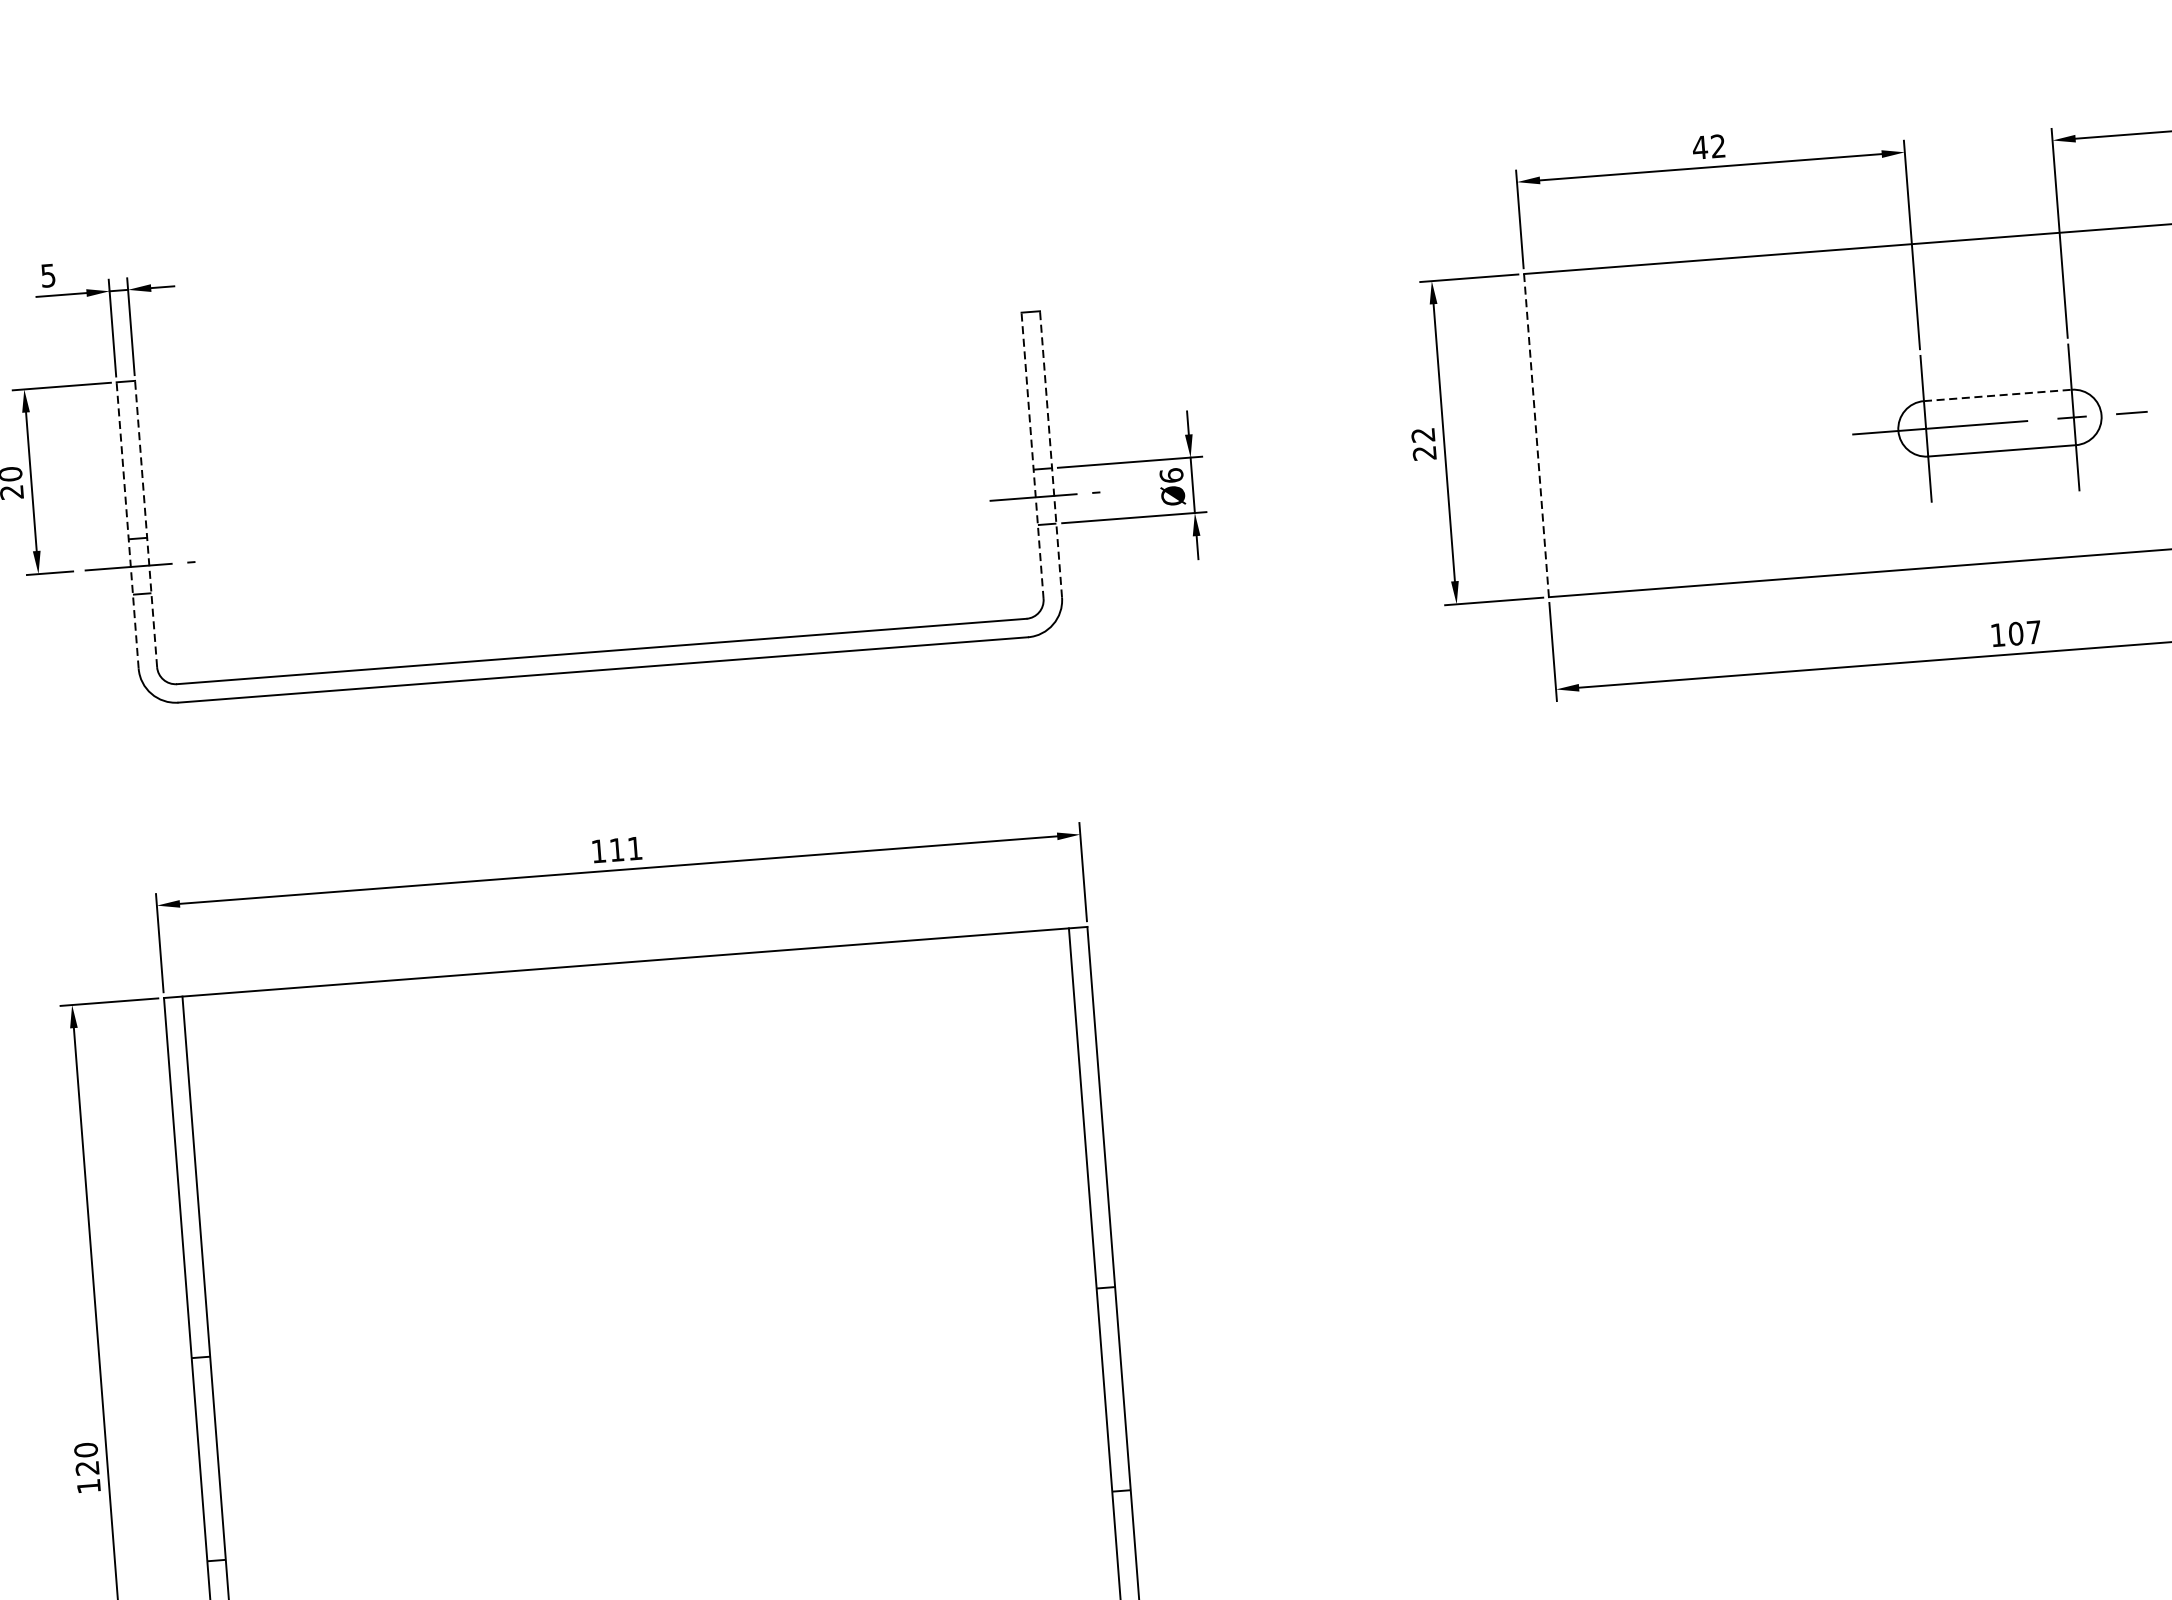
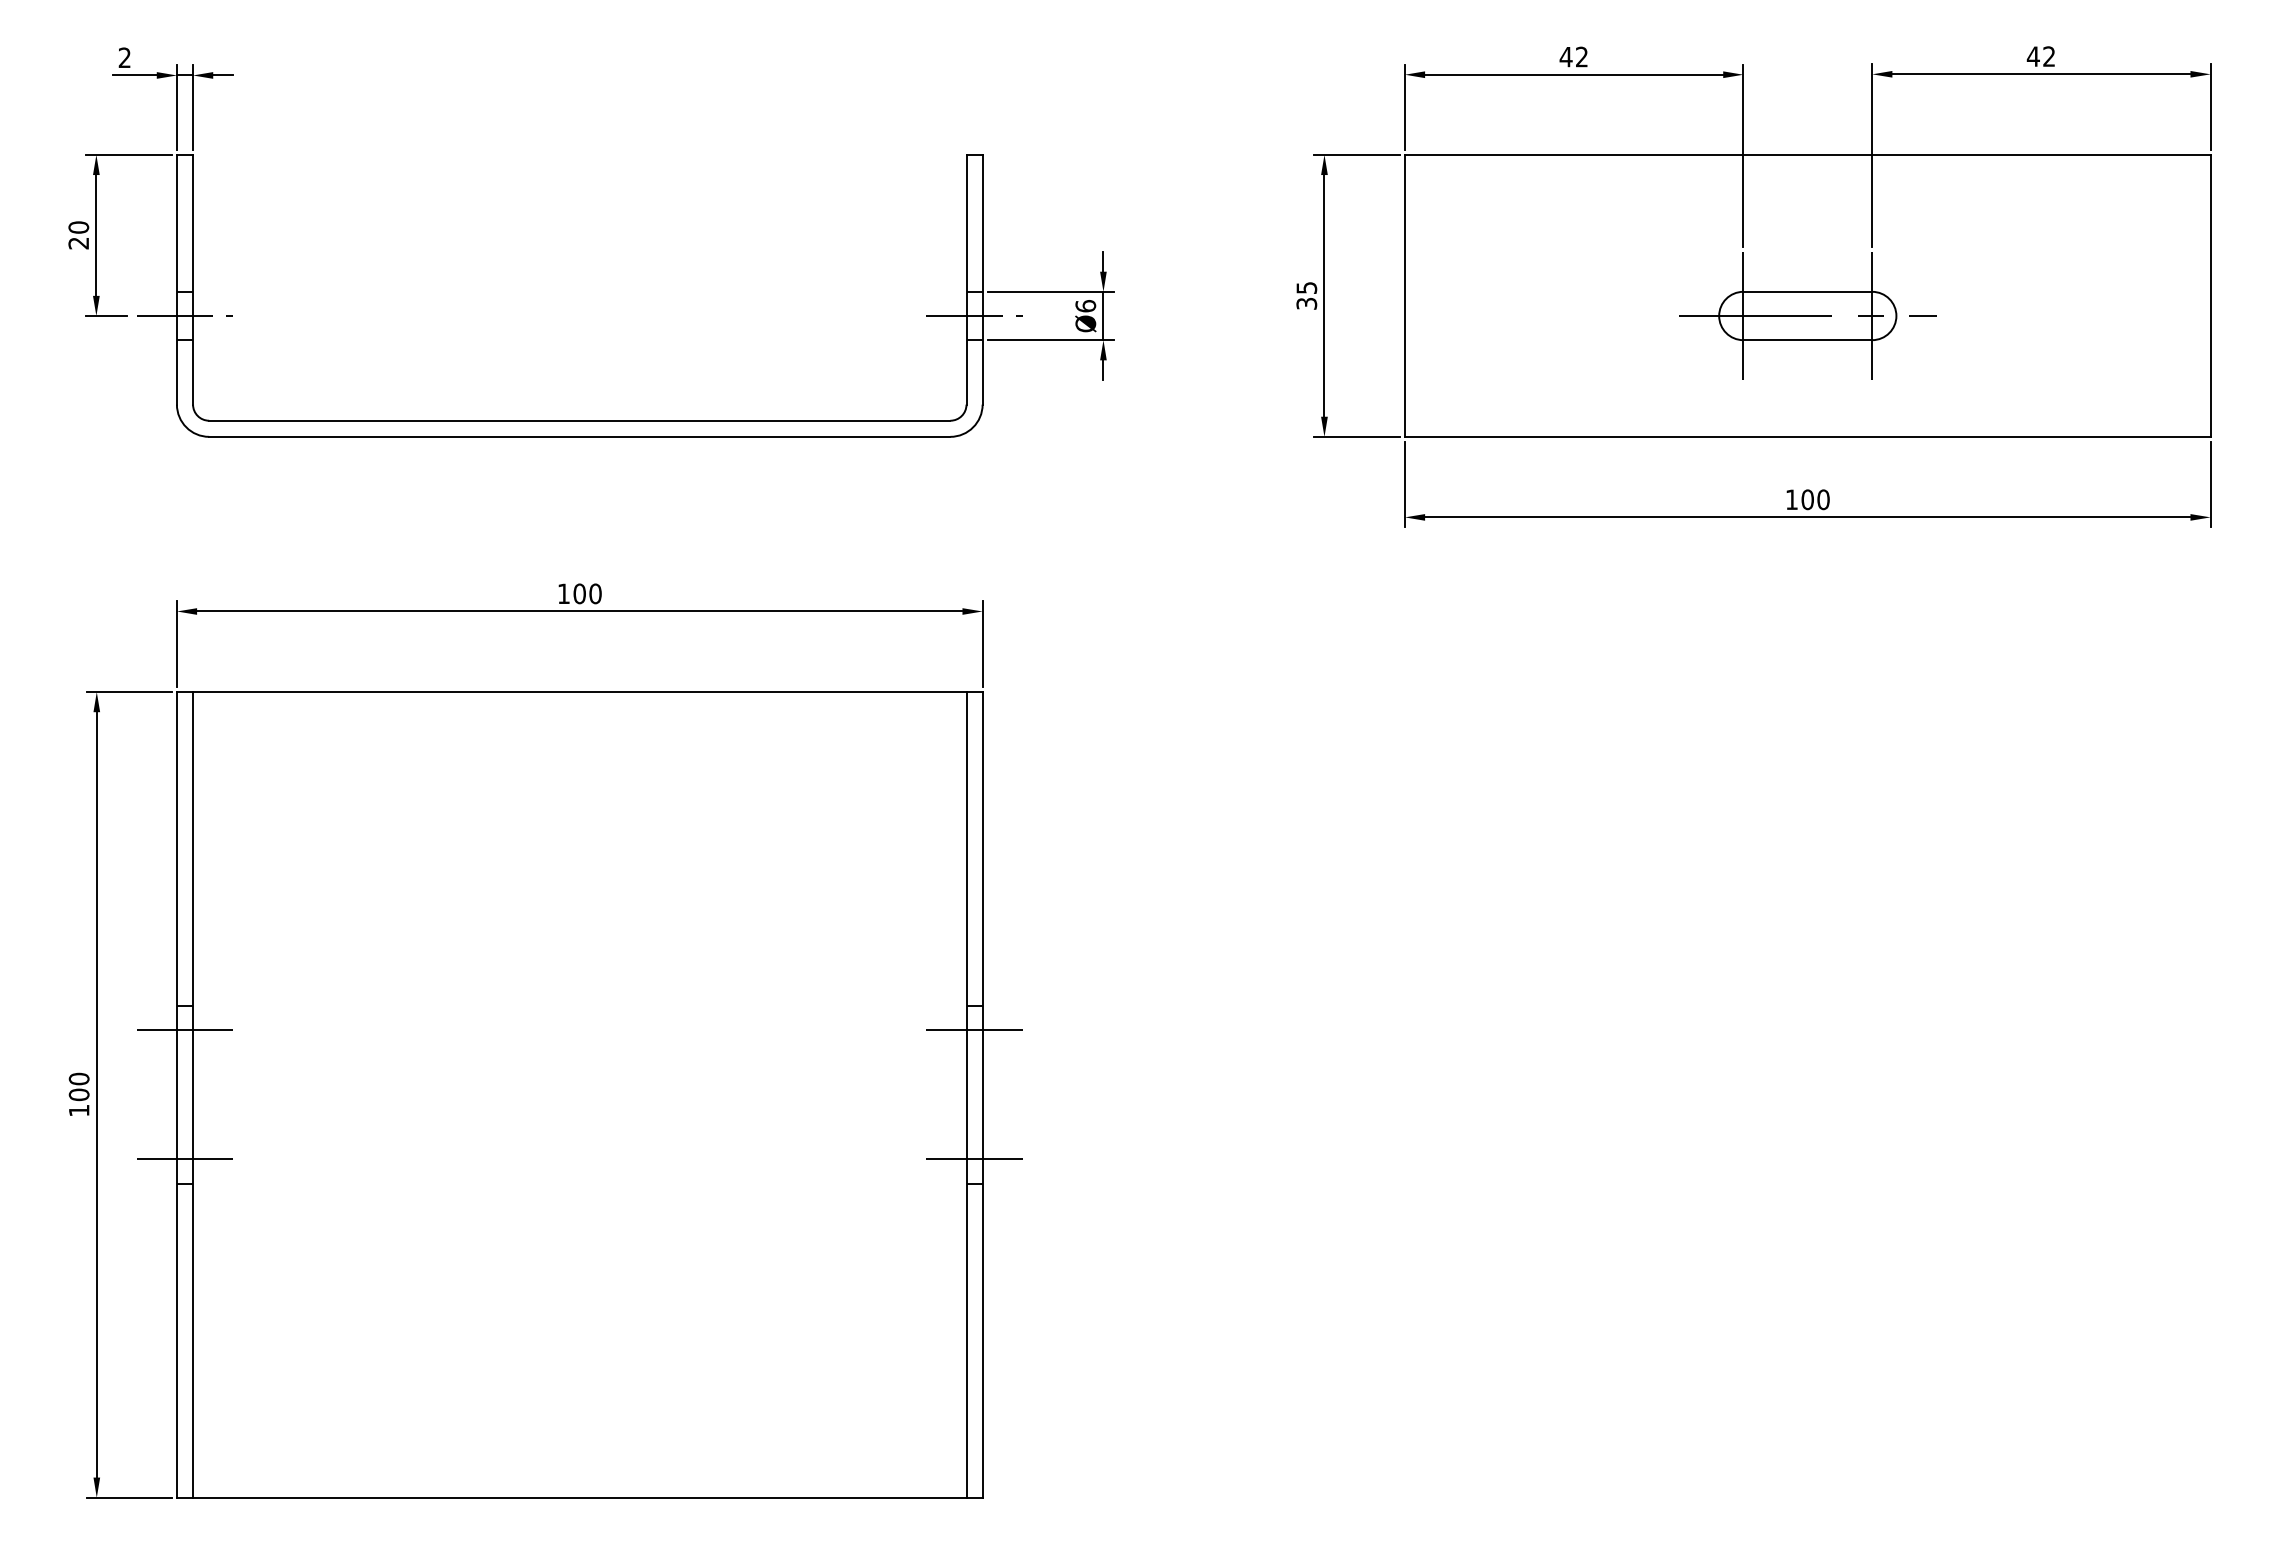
text: (47, 275) -> (124, 57), 5 -> 2
line: (1998, 395) -> (1808, 291), dashed -> solid
line: (1535, 435) -> (1404, 295), dashed -> solid
text: (1423, 443) -> (1306, 295), 22 -> 35
line: (1050, 454) -> (982, 279), dashed -> solid
line: (1032, 455) -> (966, 279), dashed -> solid
line: (146, 523) -> (193, 279), dashed -> solid
line: (127, 525) -> (176, 279), dashed -> solid
text: (2034, 632) -> (1823, 499), 107 -> 100
text: (625, 848) -> (587, 593), 111 -> 100
line: (1107, 1315) -> (974, 1030), added
line: (202, 1385) -> (184, 1030), added
line: (1119, 1463) -> (974, 1159), added
text: (86, 1467) -> (78, 1094), 120 -> 100
line: (213, 1533) -> (184, 1159), added

